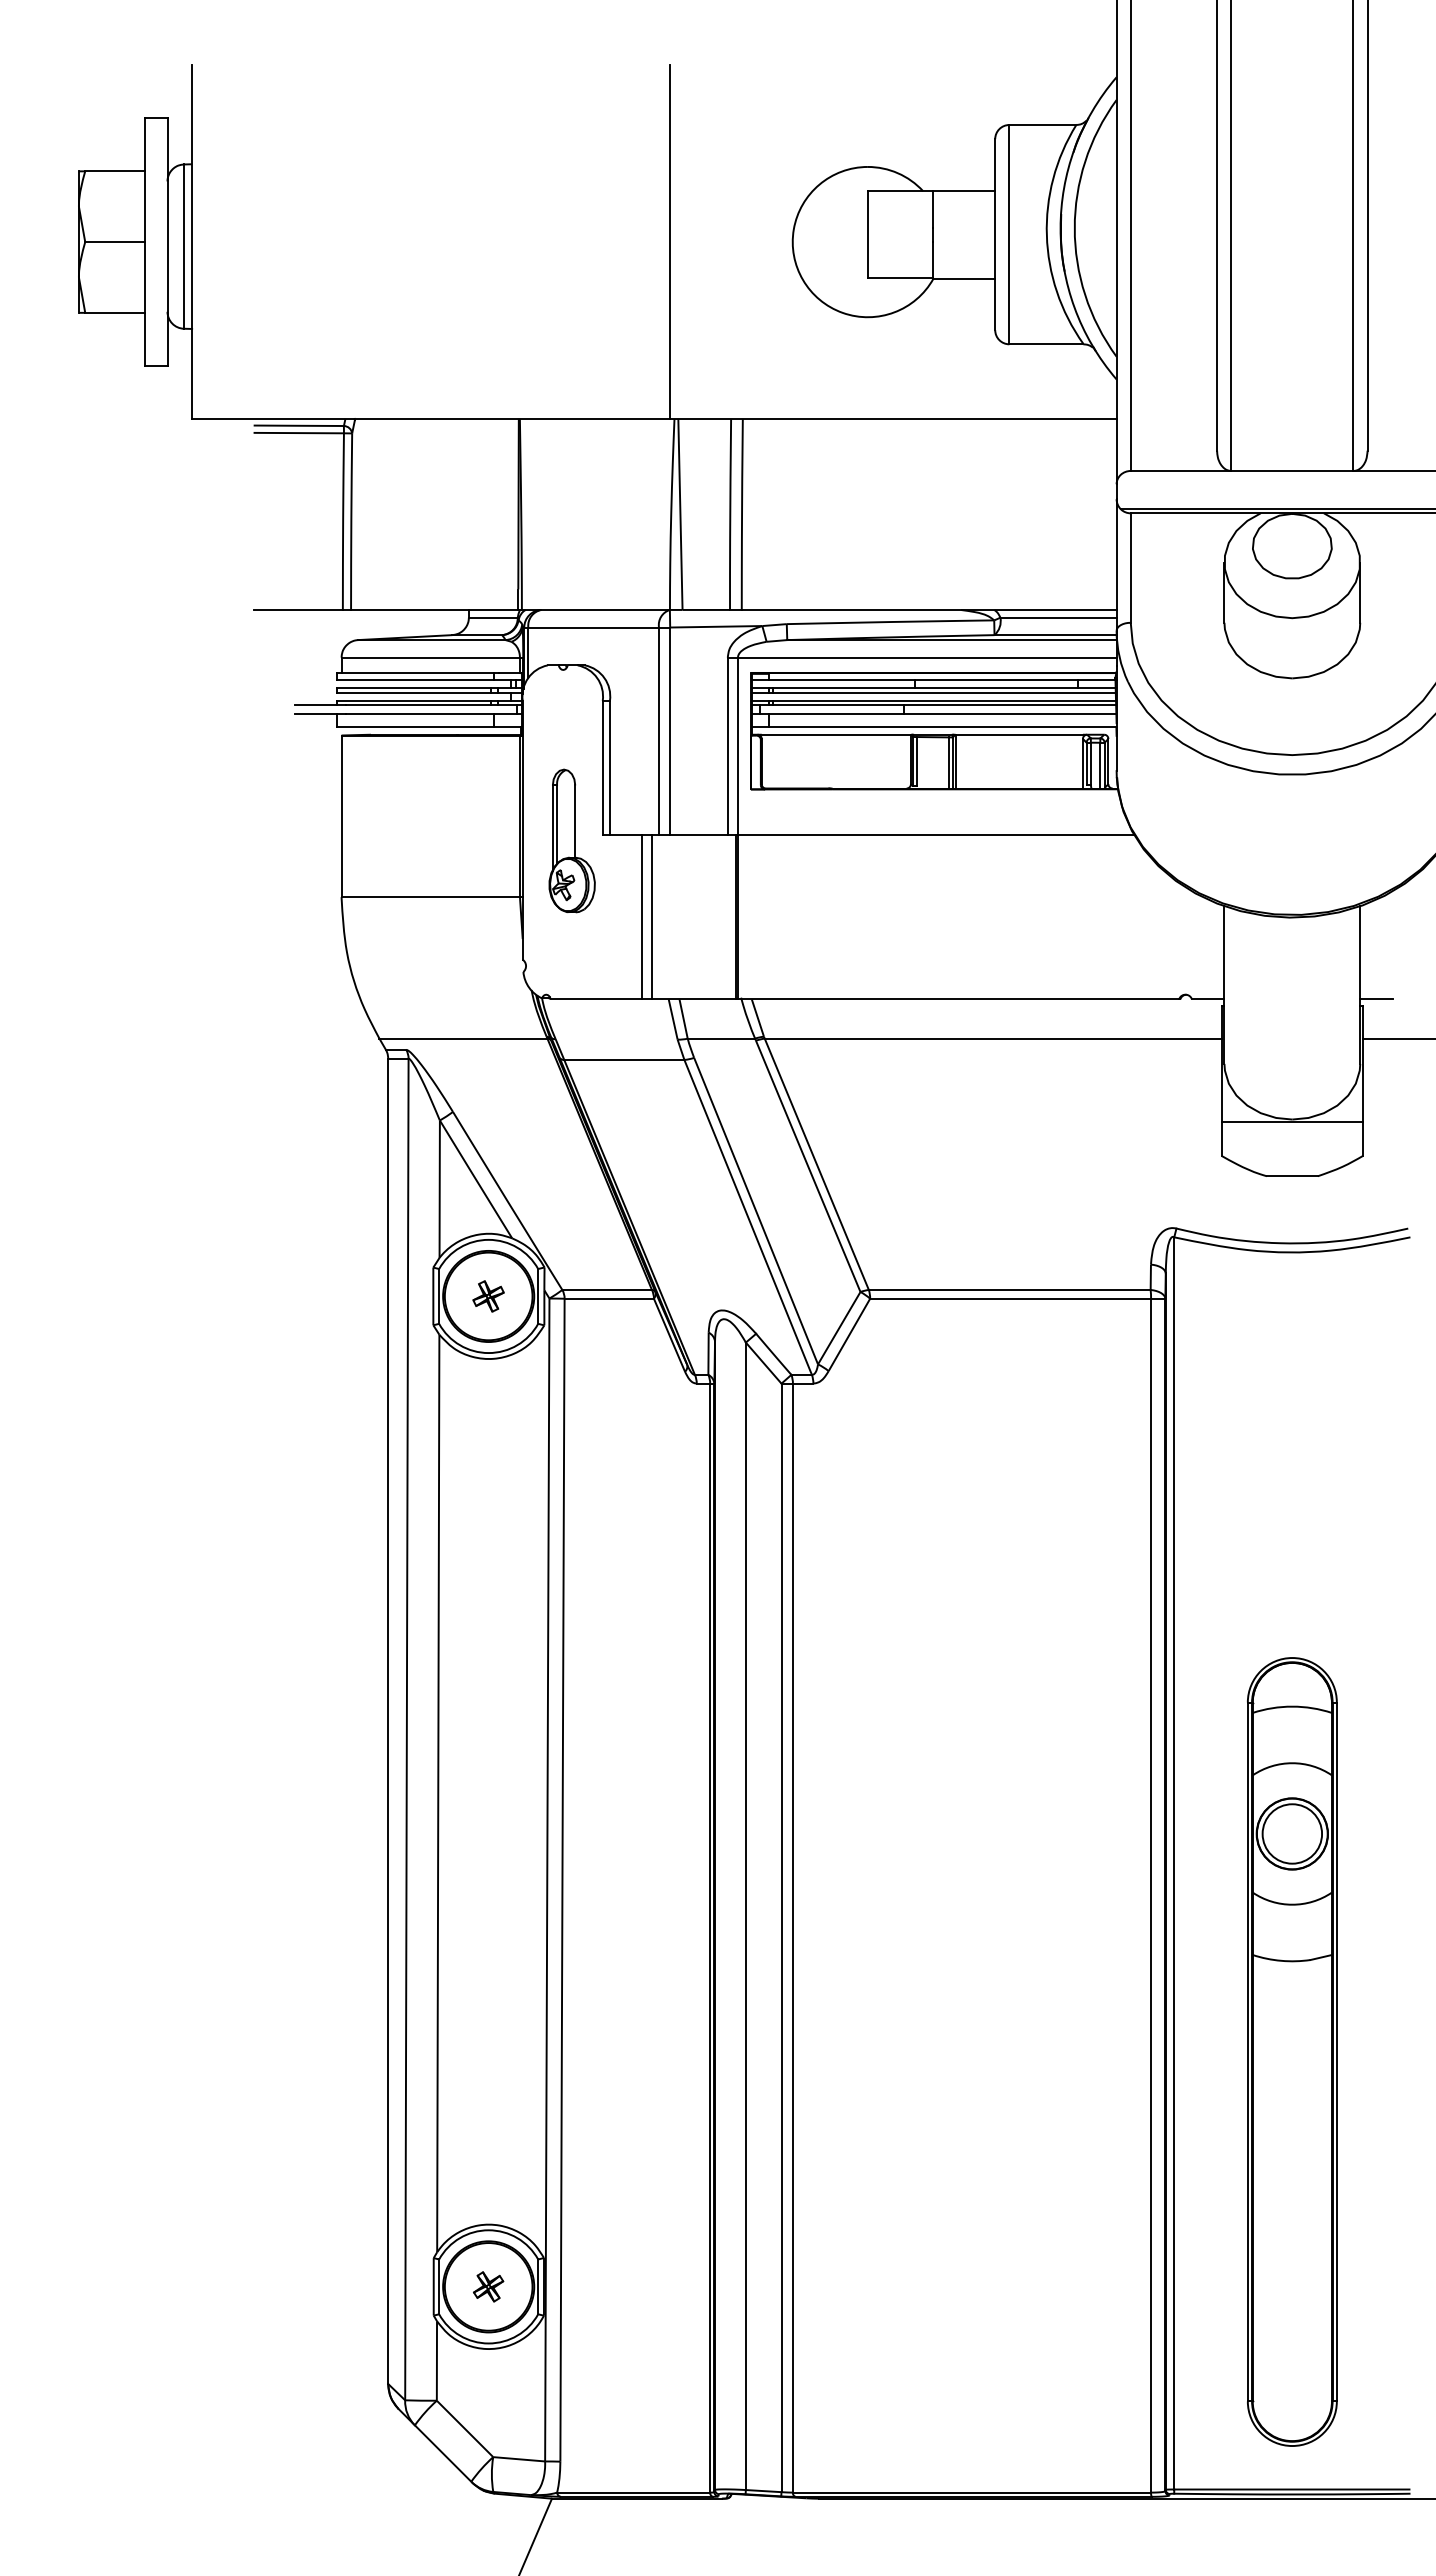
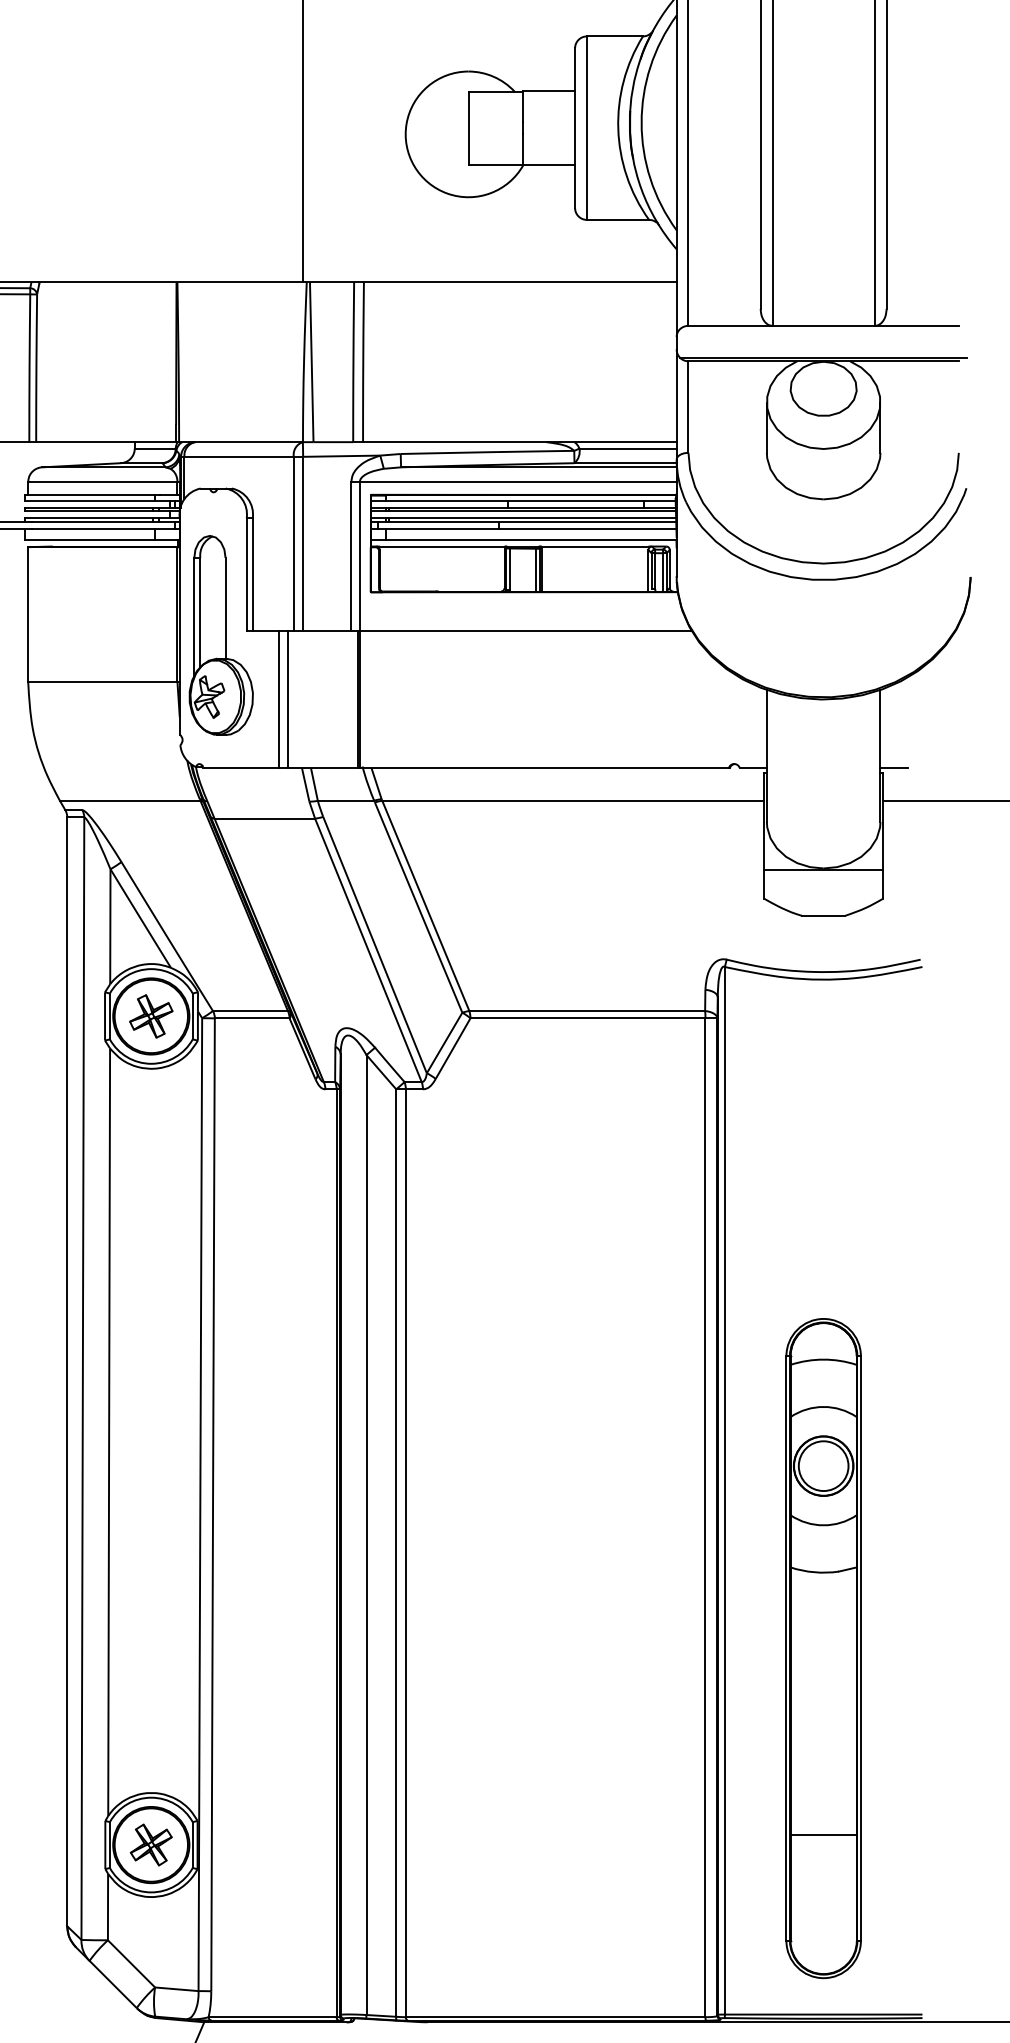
part: (571, 840) -> (220, 635), size x1.67
part: (488, 1296) -> (151, 1016), size x1.67
line: (1291, 2274) -> (822, 1834), added
part: (488, 2286) -> (151, 1844), size x1.67

